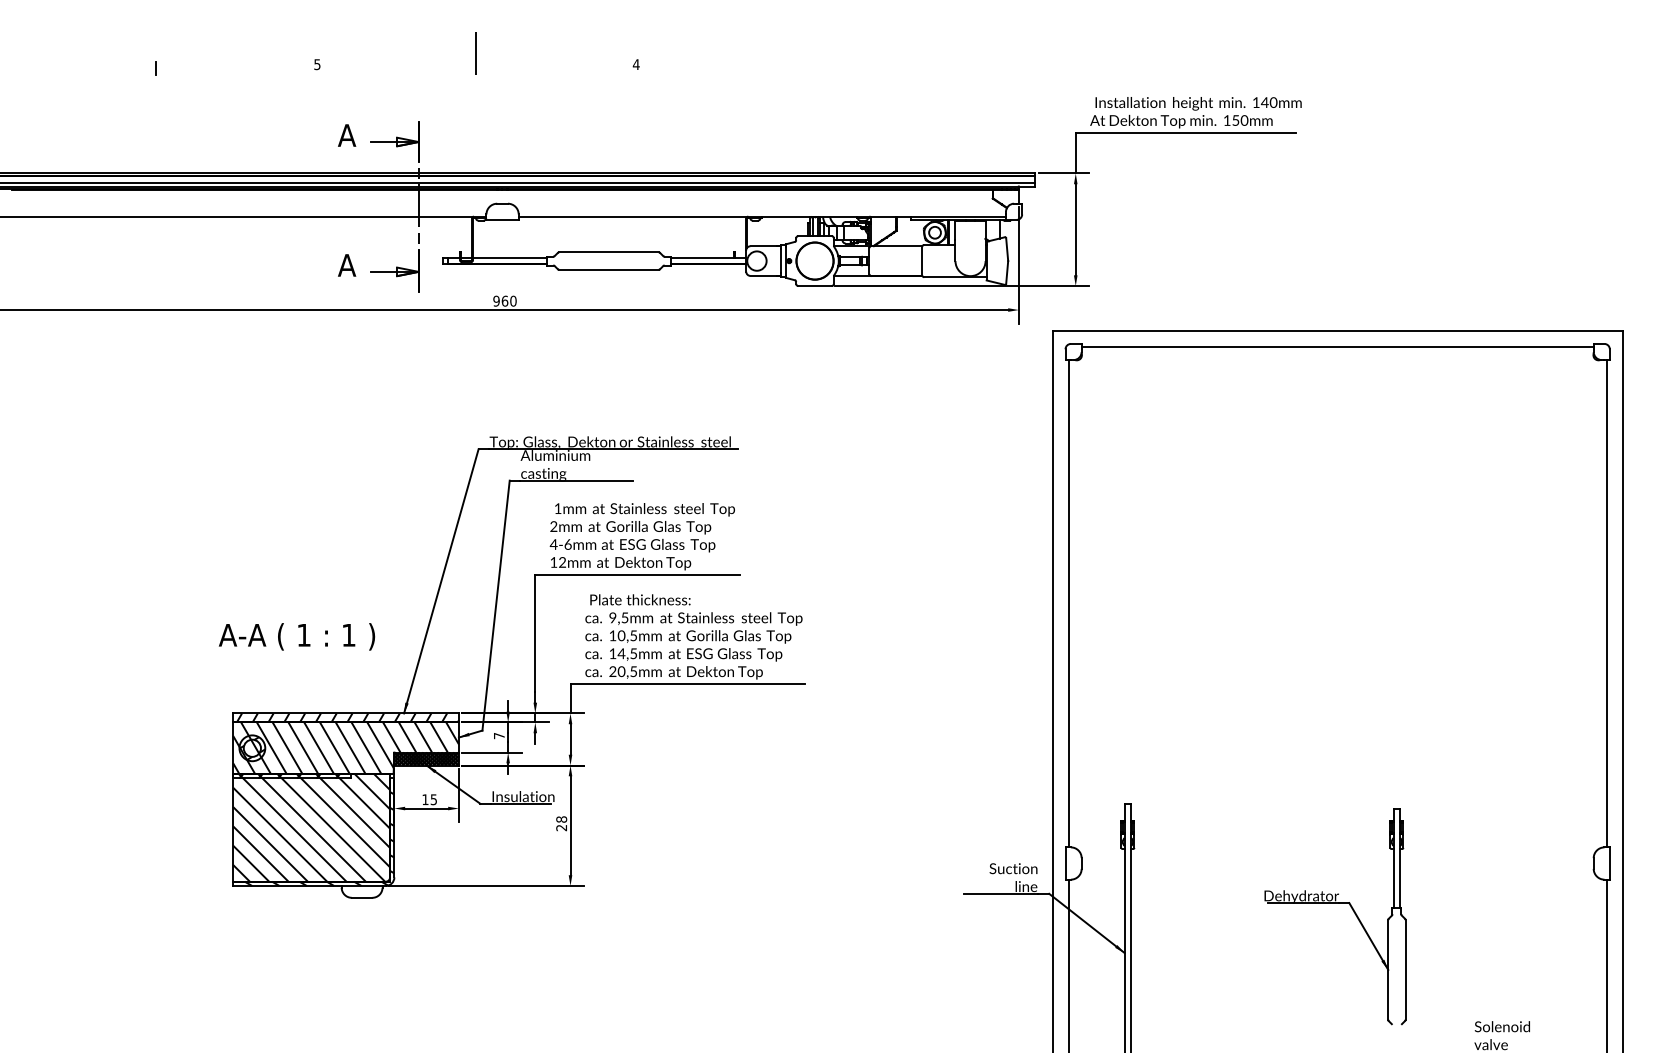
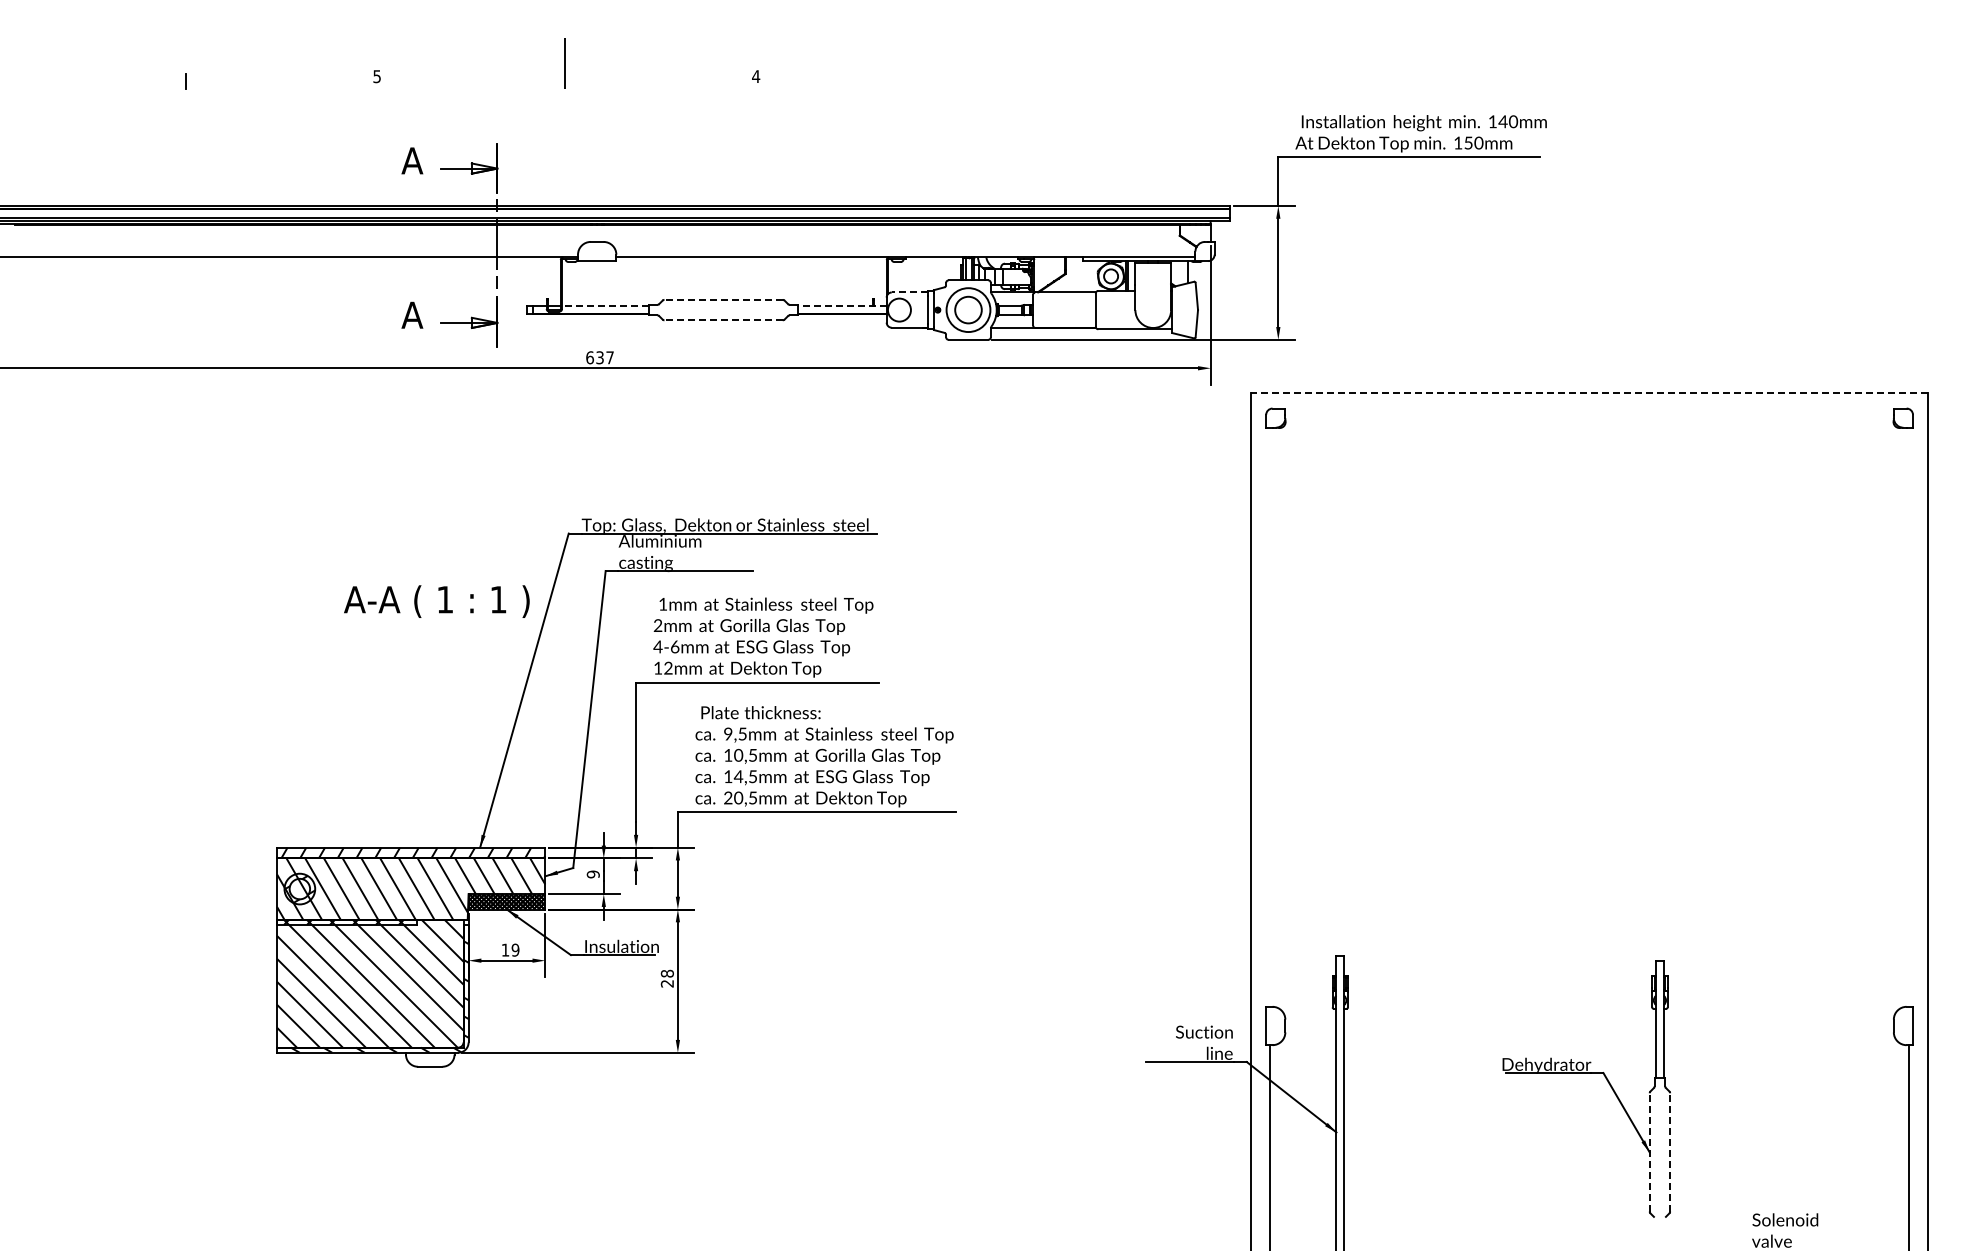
line: (765, 246) -> (909, 292), solid -> dashed
line: (608, 252) -> (723, 299), solid -> dashed
line: (509, 258) -> (605, 306), solid -> dashed
line: (708, 258) -> (841, 306), solid -> dashed
circle: (815, 260) -> (968, 309), size x0.6
line: (608, 269) -> (723, 320), solid -> dashed
text: (505, 300) -> (600, 357), 960 -> 637
line: (1337, 331) -> (1589, 393), solid -> dashed
line: (1337, 347) -> (1589, 412), removed
line: (1069, 603) -> (1270, 716), removed
line: (1606, 603) -> (1909, 716), removed
text: (296, 636) -> (436, 601), moved
text: (498, 736) -> (592, 874), 7 -> 9
text: (433, 799) -> (515, 949), 15 -> 19
line: (1388, 969) -> (1649, 1151), solid -> dashed
line: (1405, 969) -> (1670, 1151), solid -> dashed

